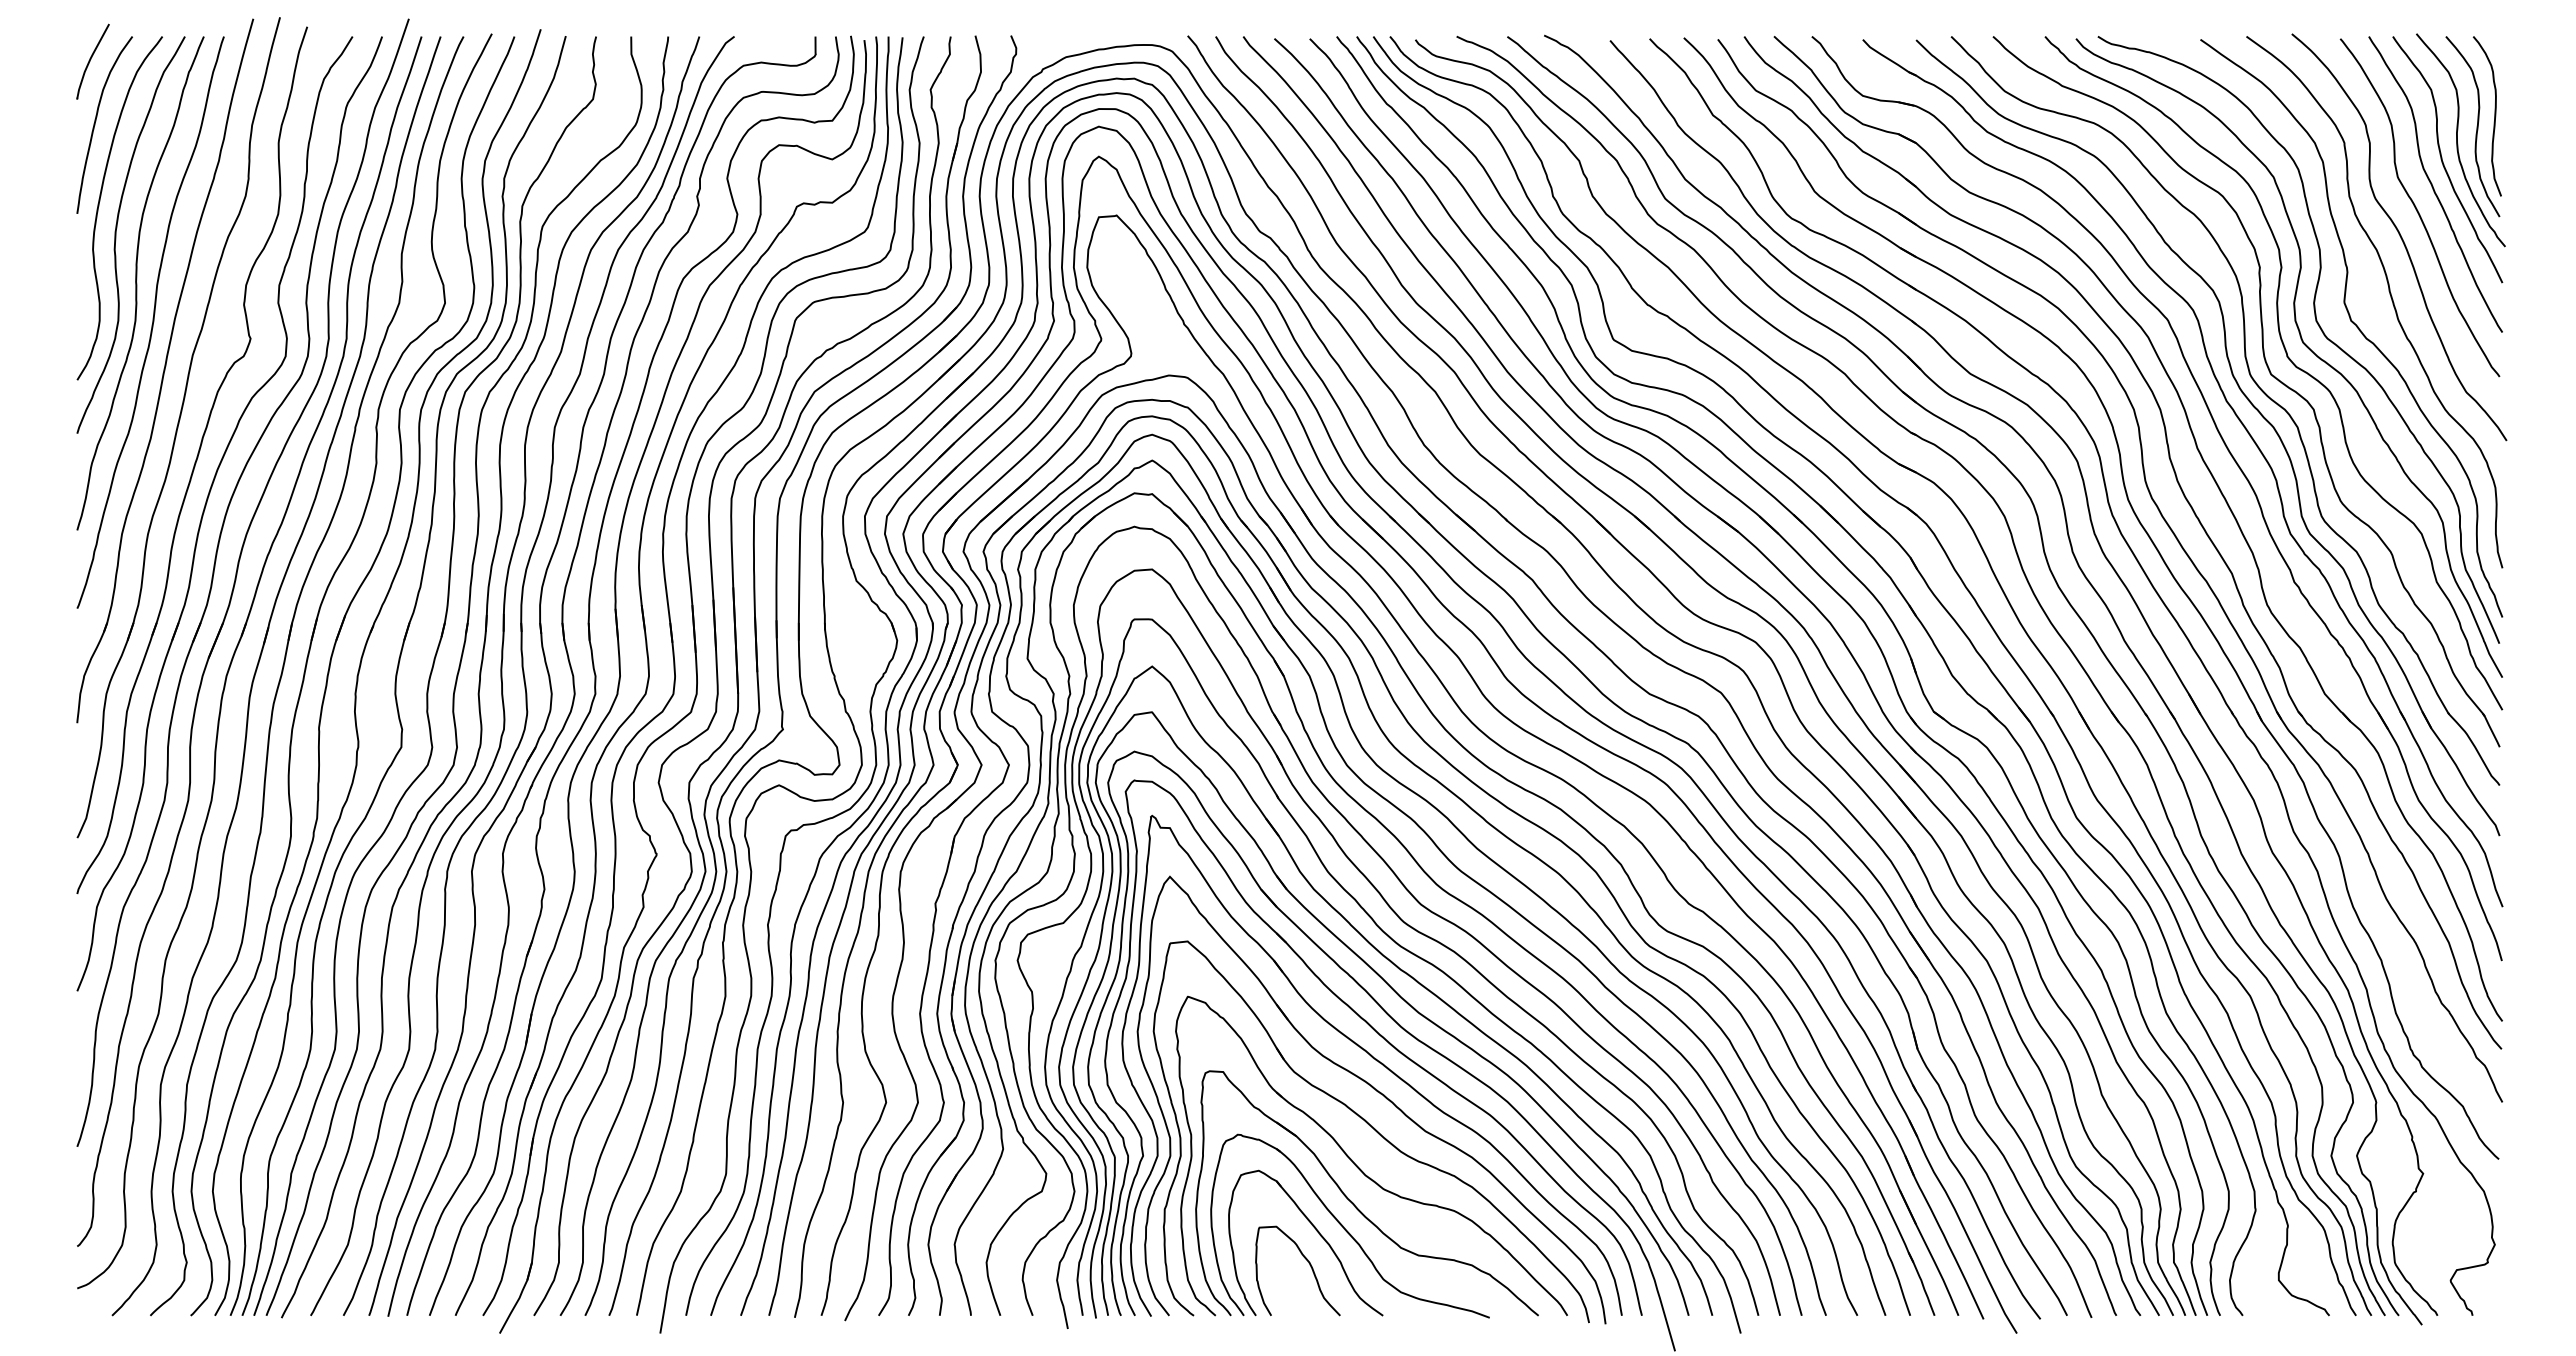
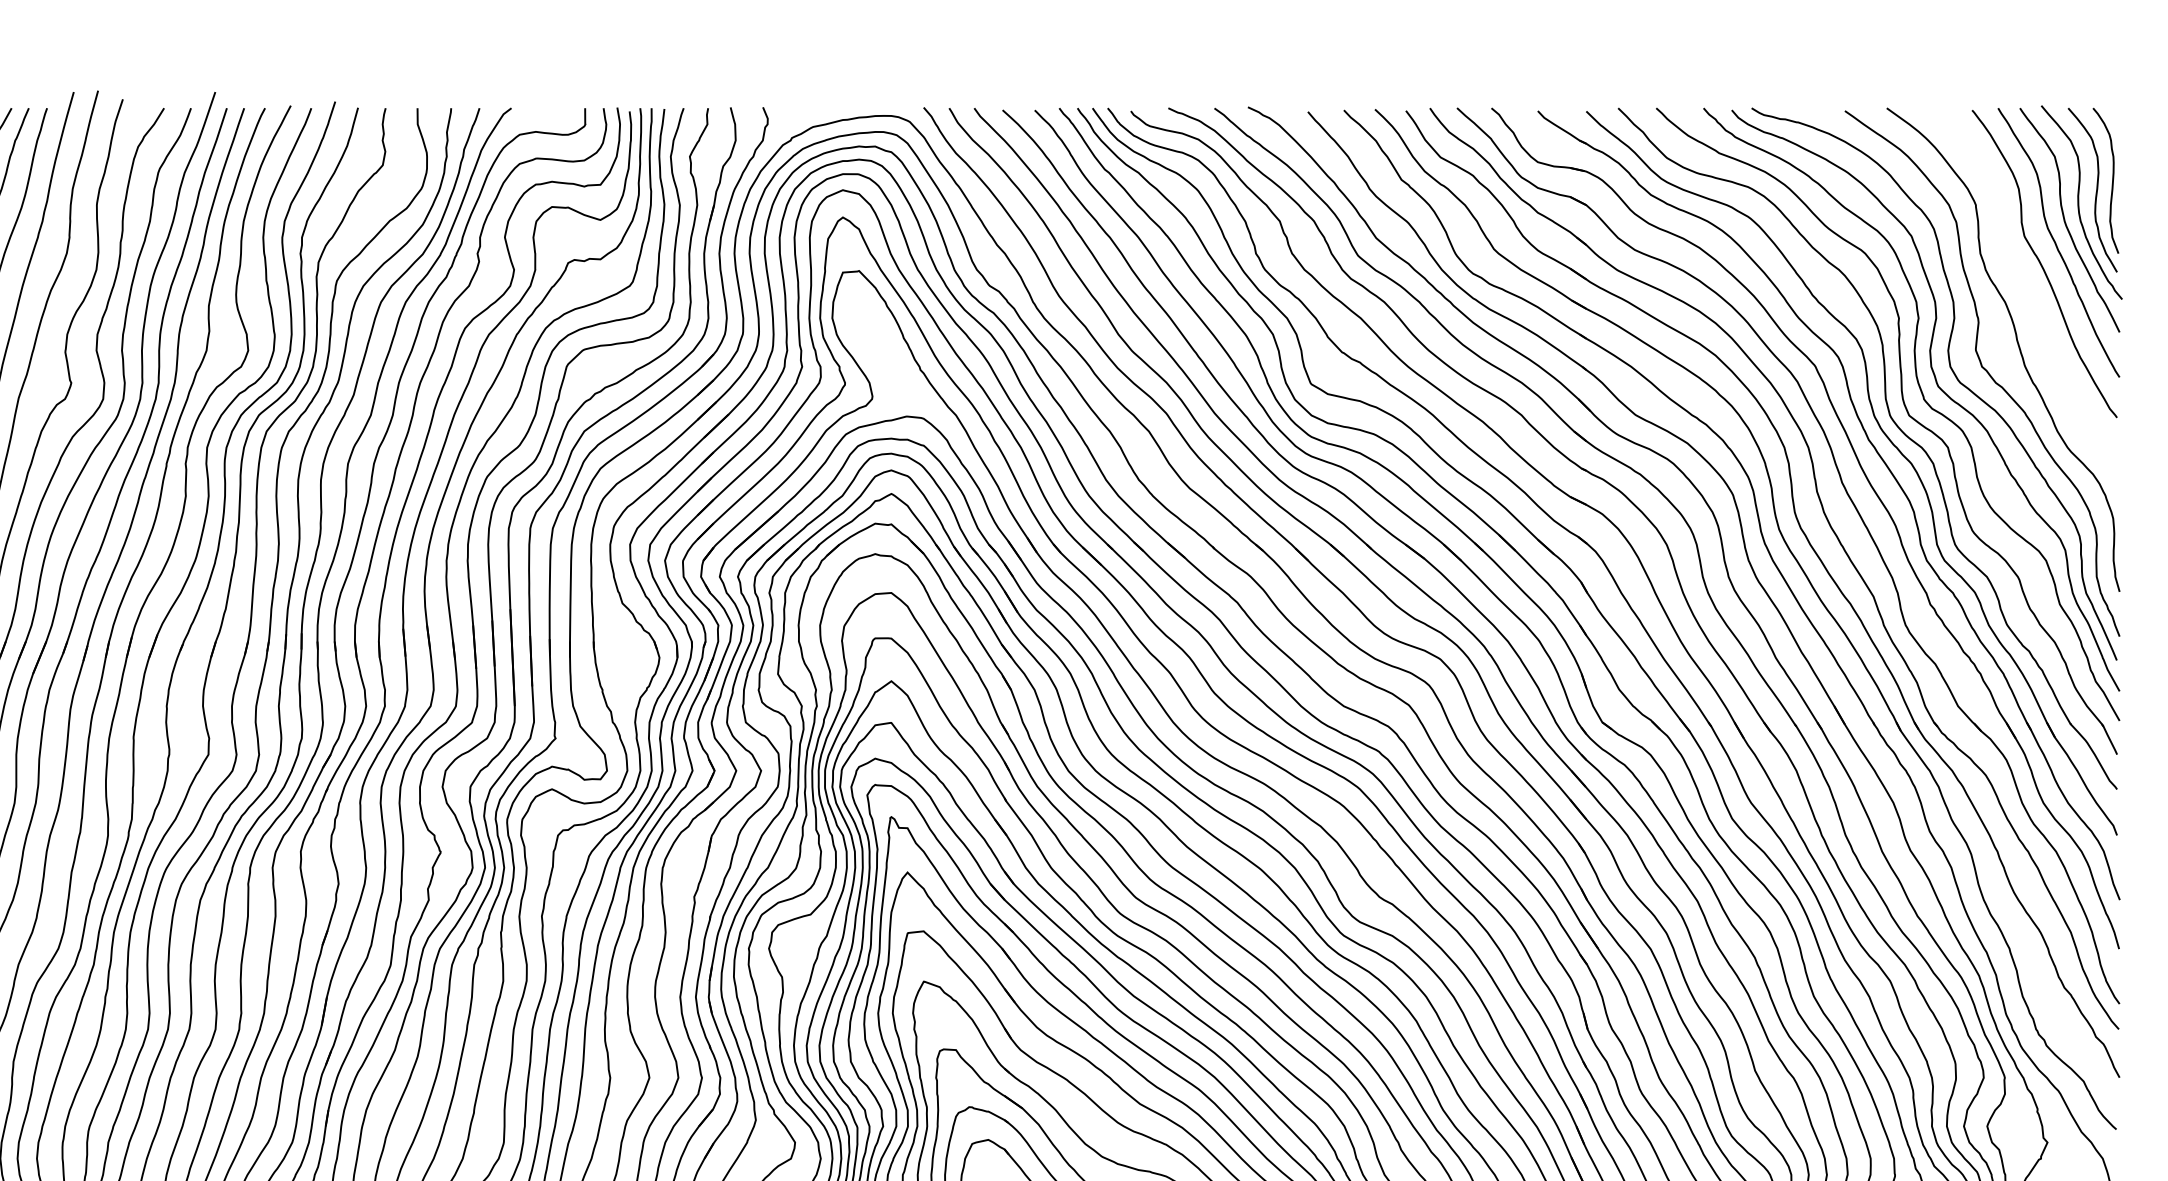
curve: (2399, 236) -> (2025, 290), removed

